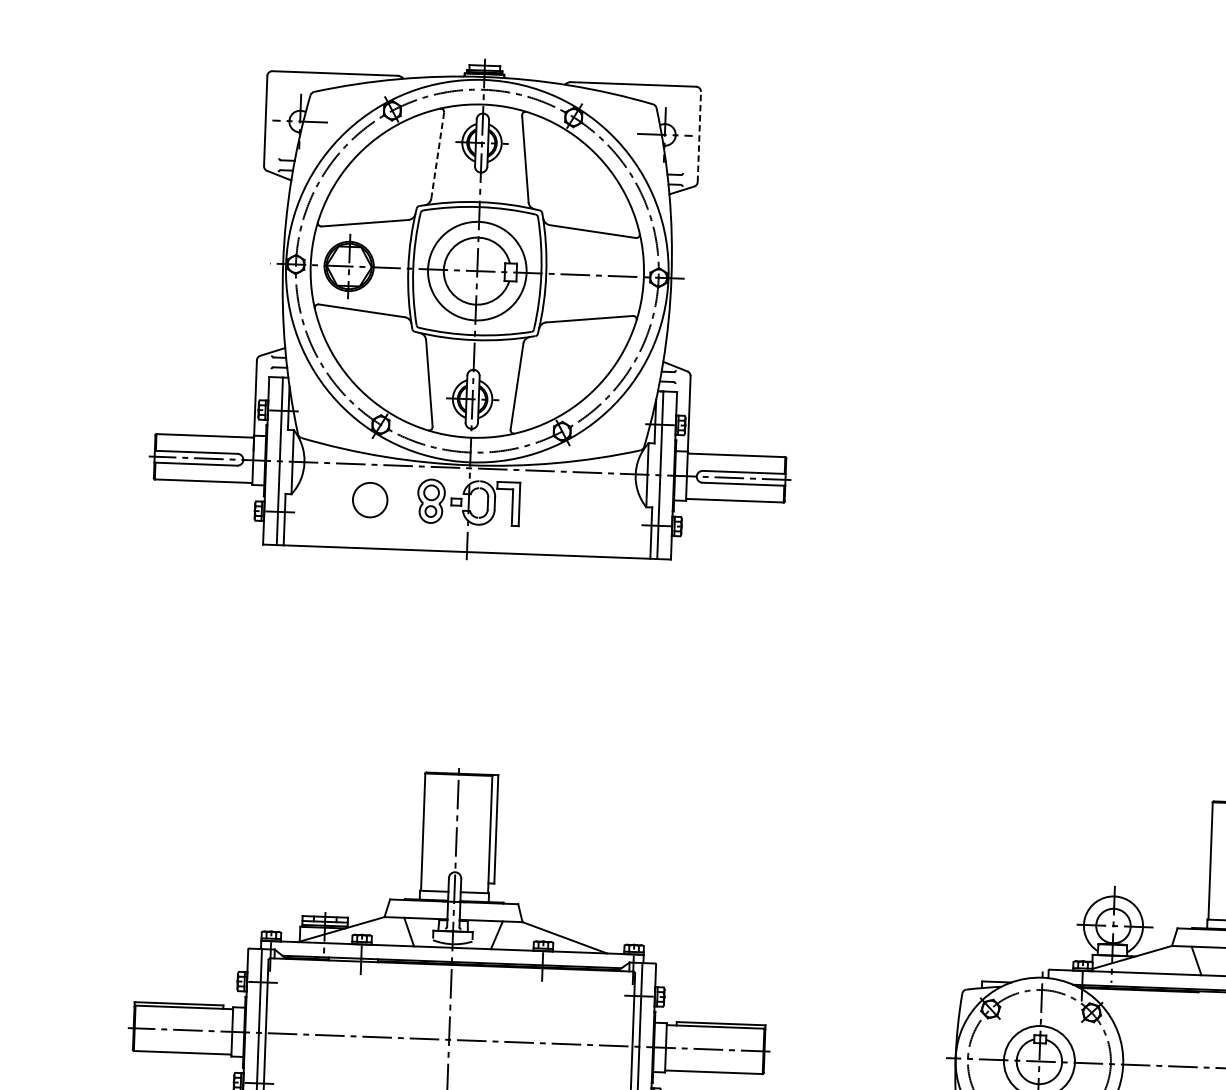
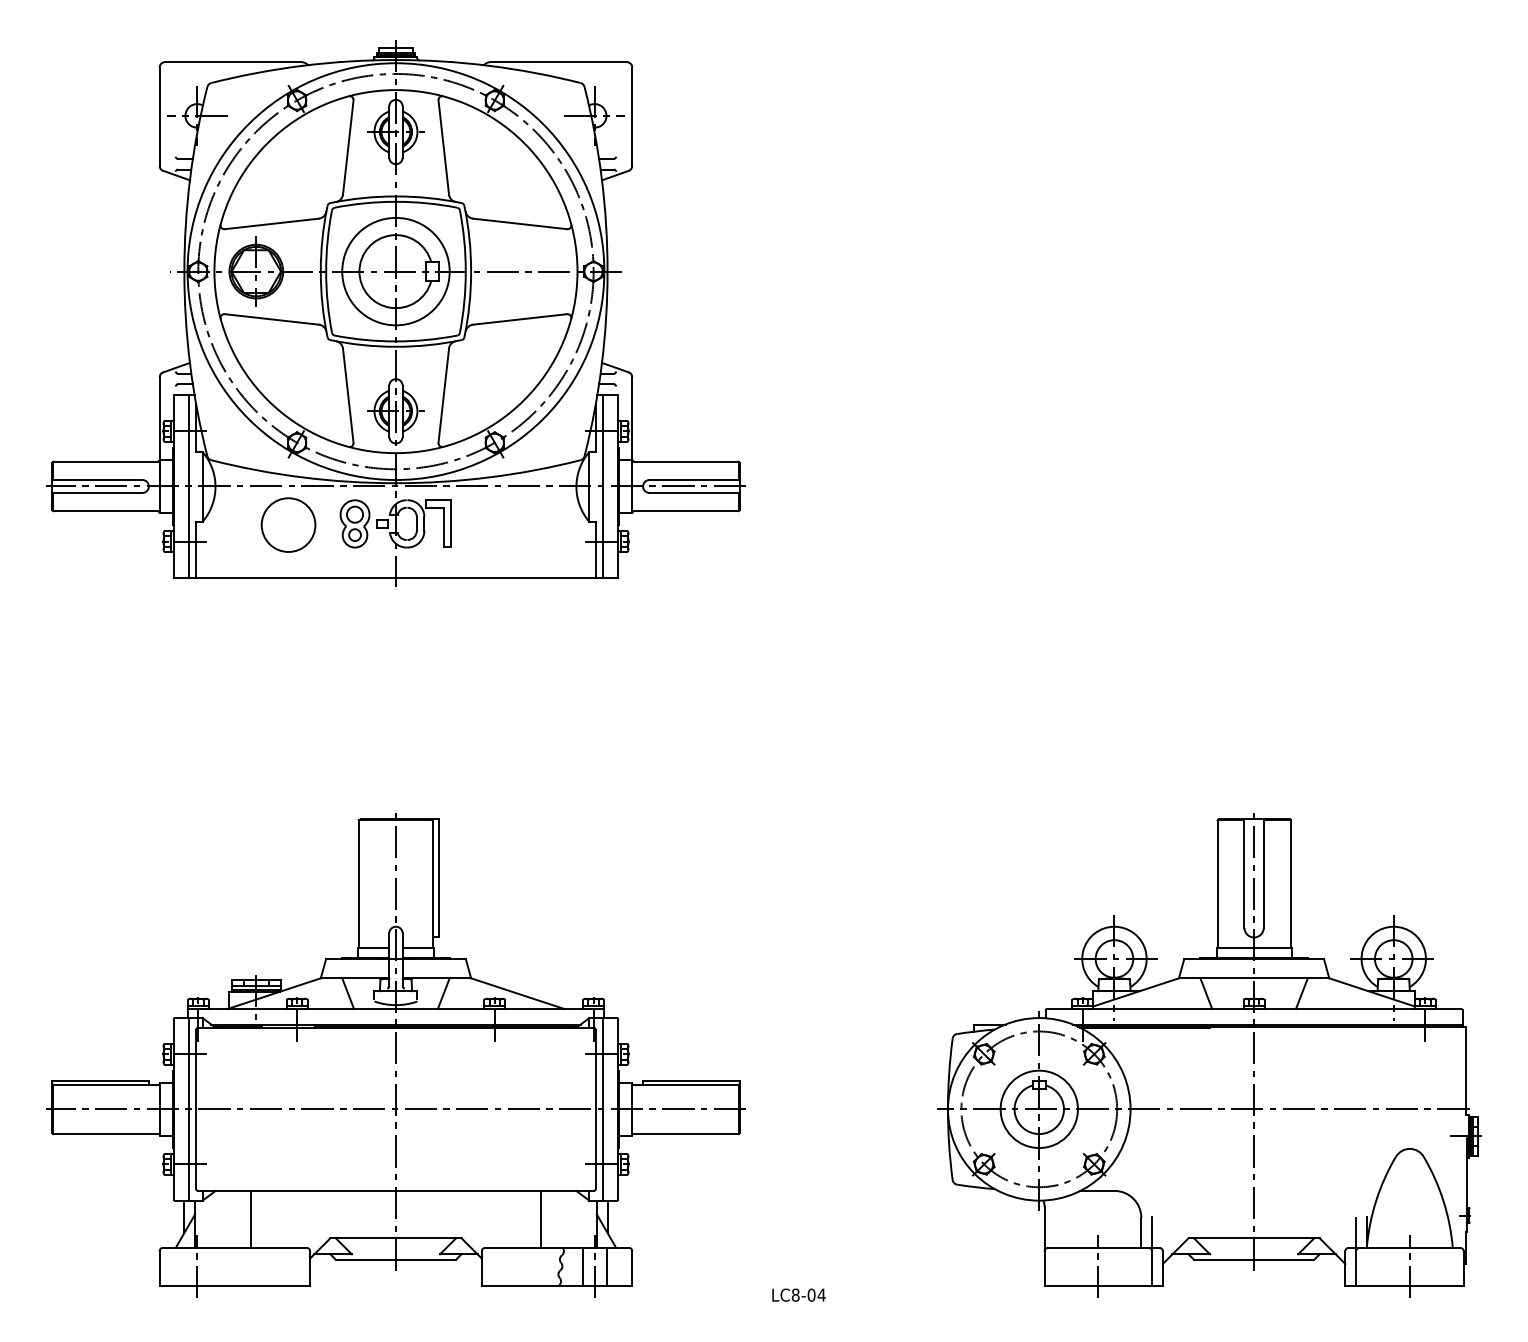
line: (699, 136) -> (632, 116), dashed -> solid
line: (437, 156) -> (348, 148), dashed -> solid
circle: (370, 499) -> (288, 524), size x1.43

